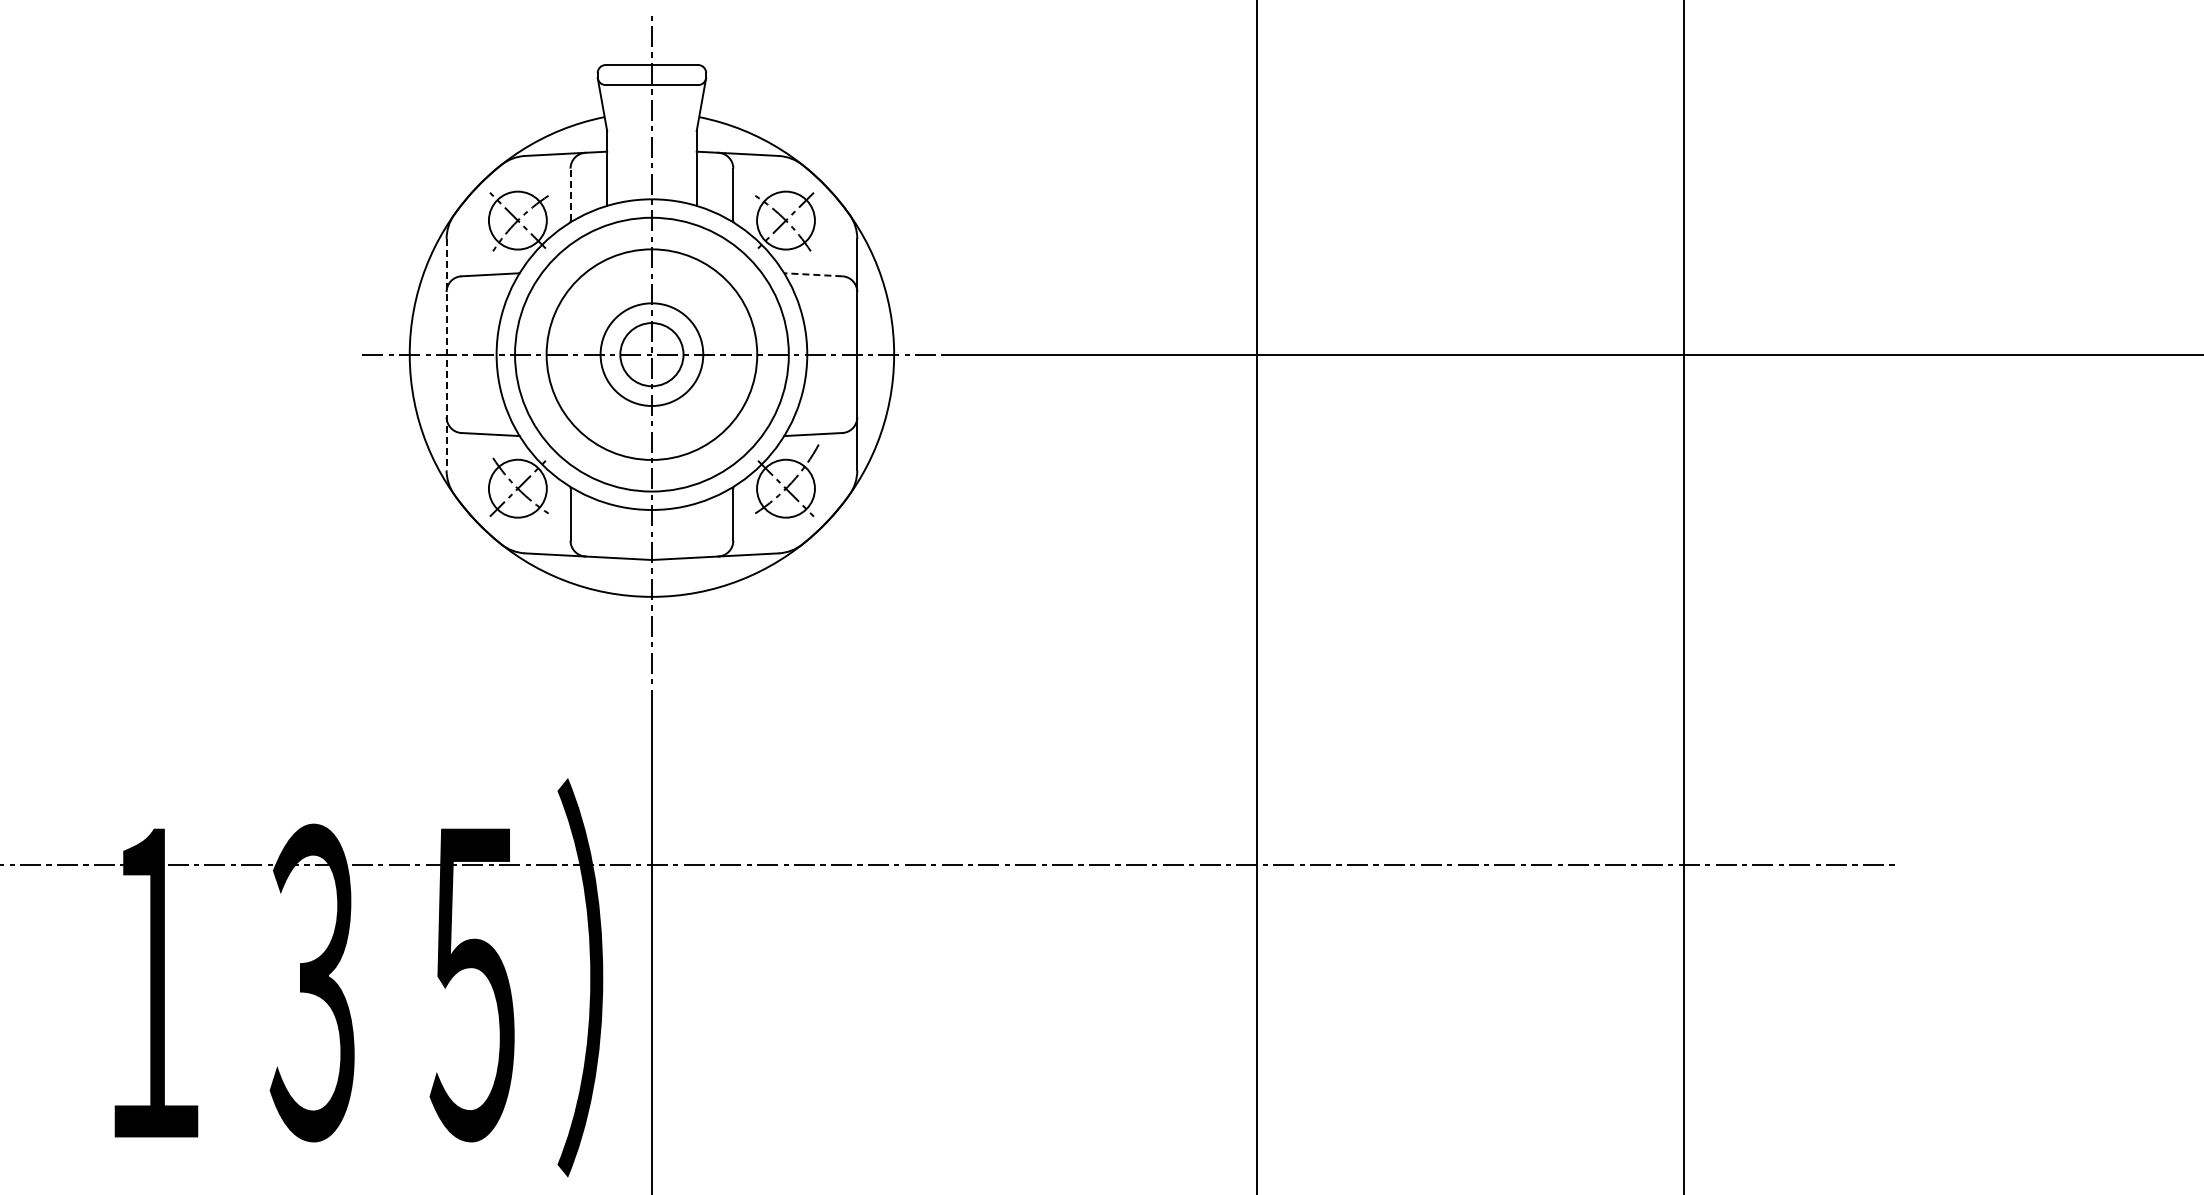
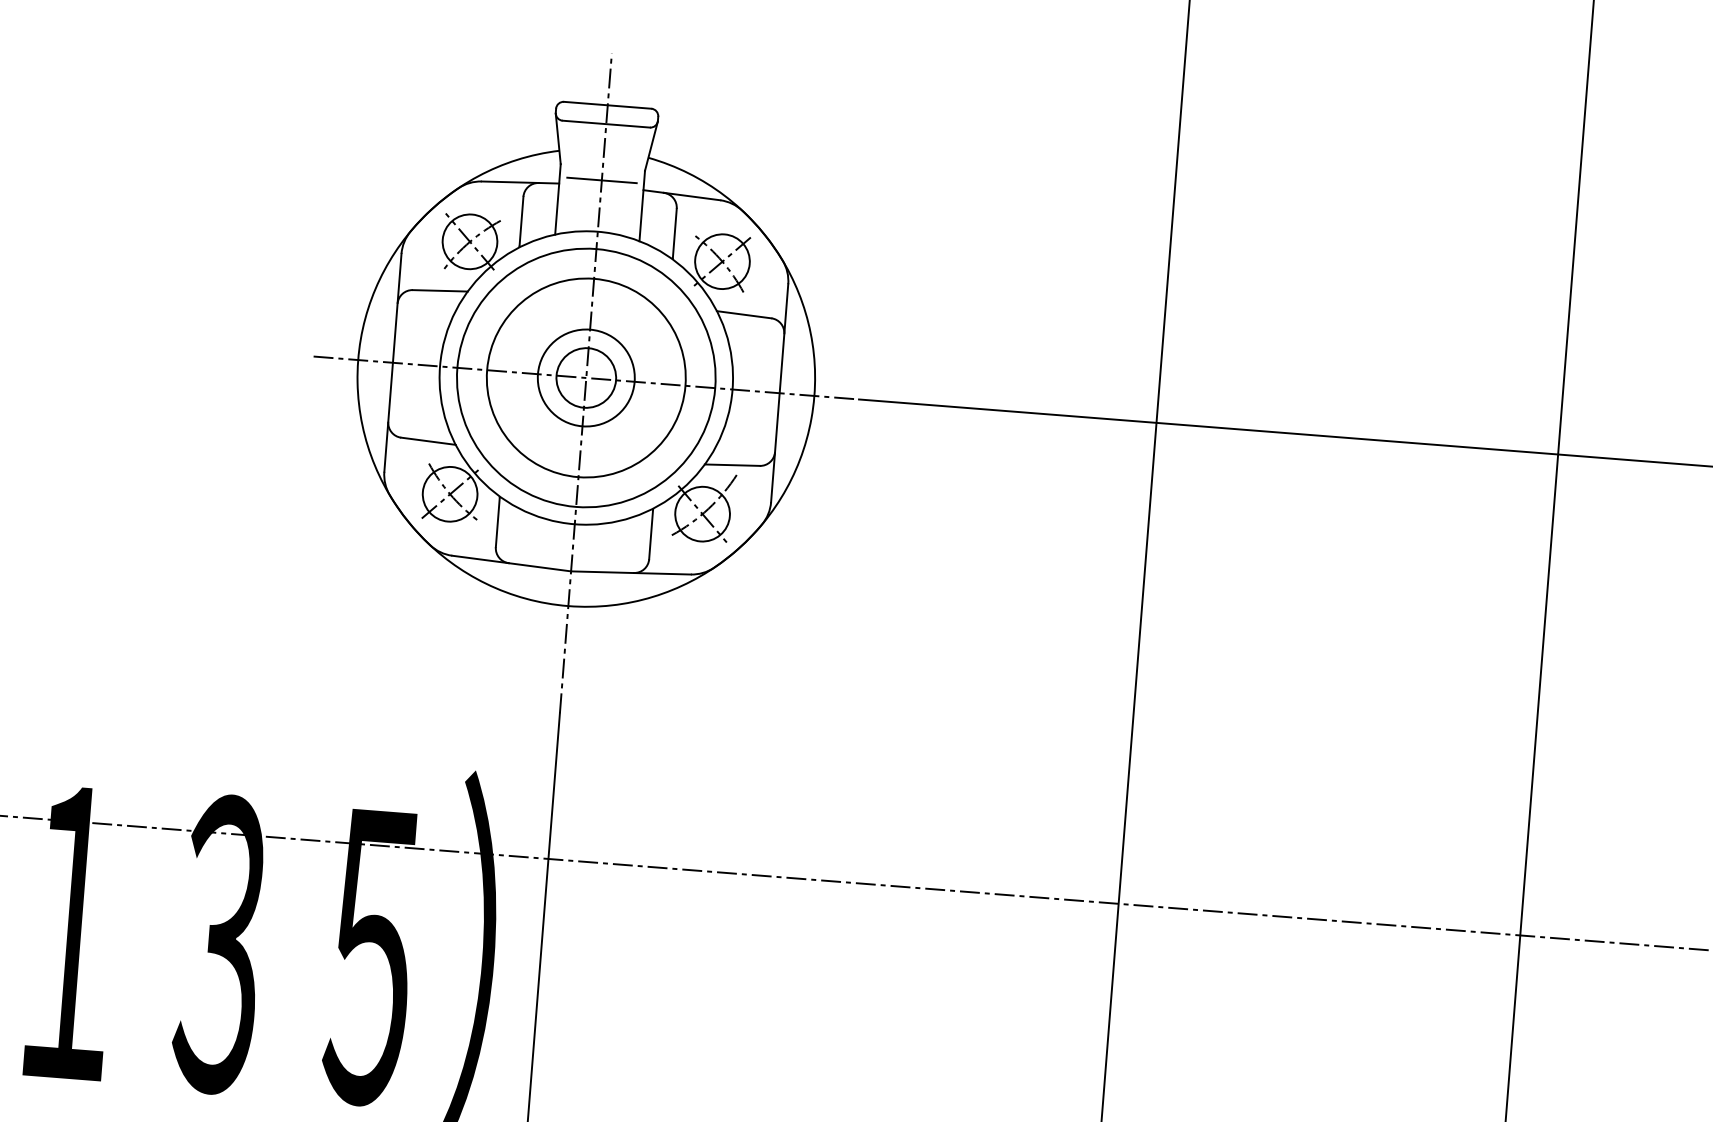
line: (651, 144) -> (601, 180), added
line: (570, 194) -> (521, 221), dashed -> solid
line: (812, 274) -> (743, 314), dashed -> solid
line: (446, 354) -> (392, 362), dashed -> solid

